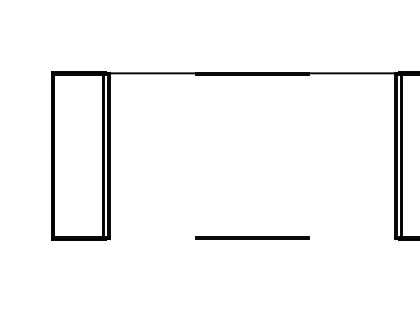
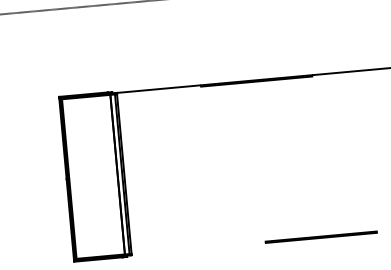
line: (252, 237) -> (321, 236), moved

